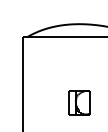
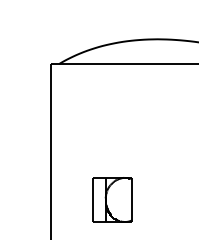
part: (79, 102) -> (112, 199), moved

